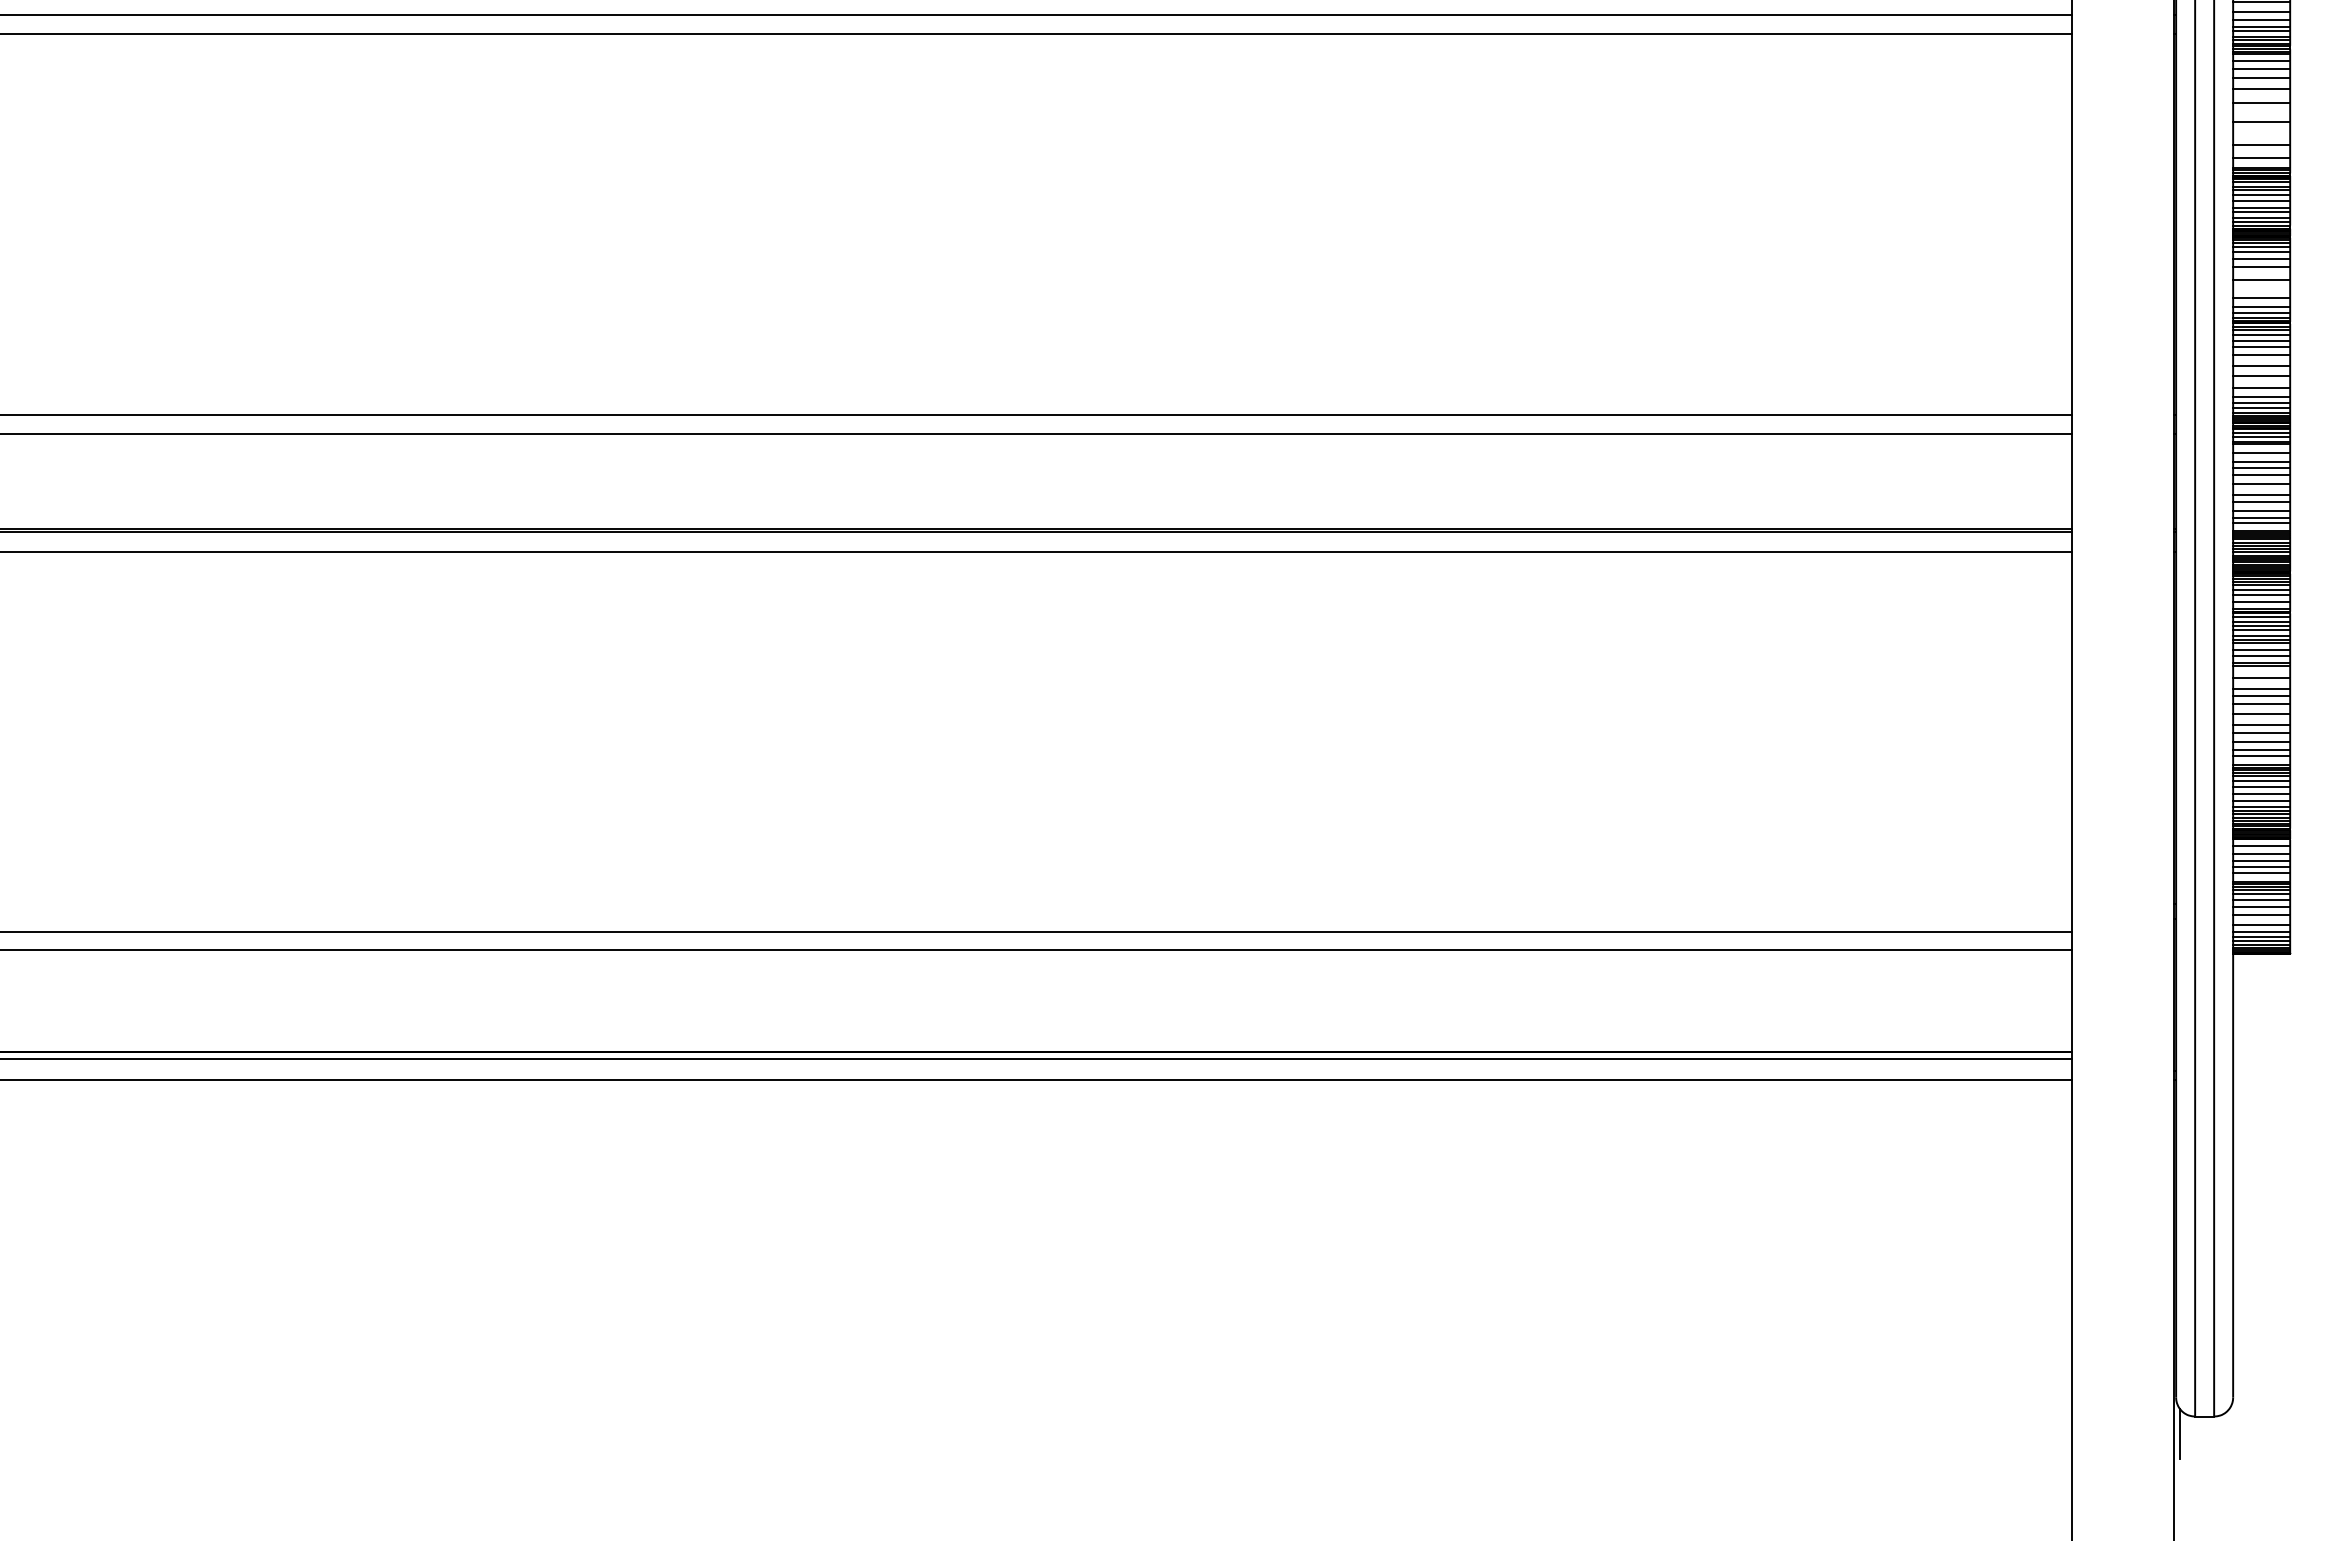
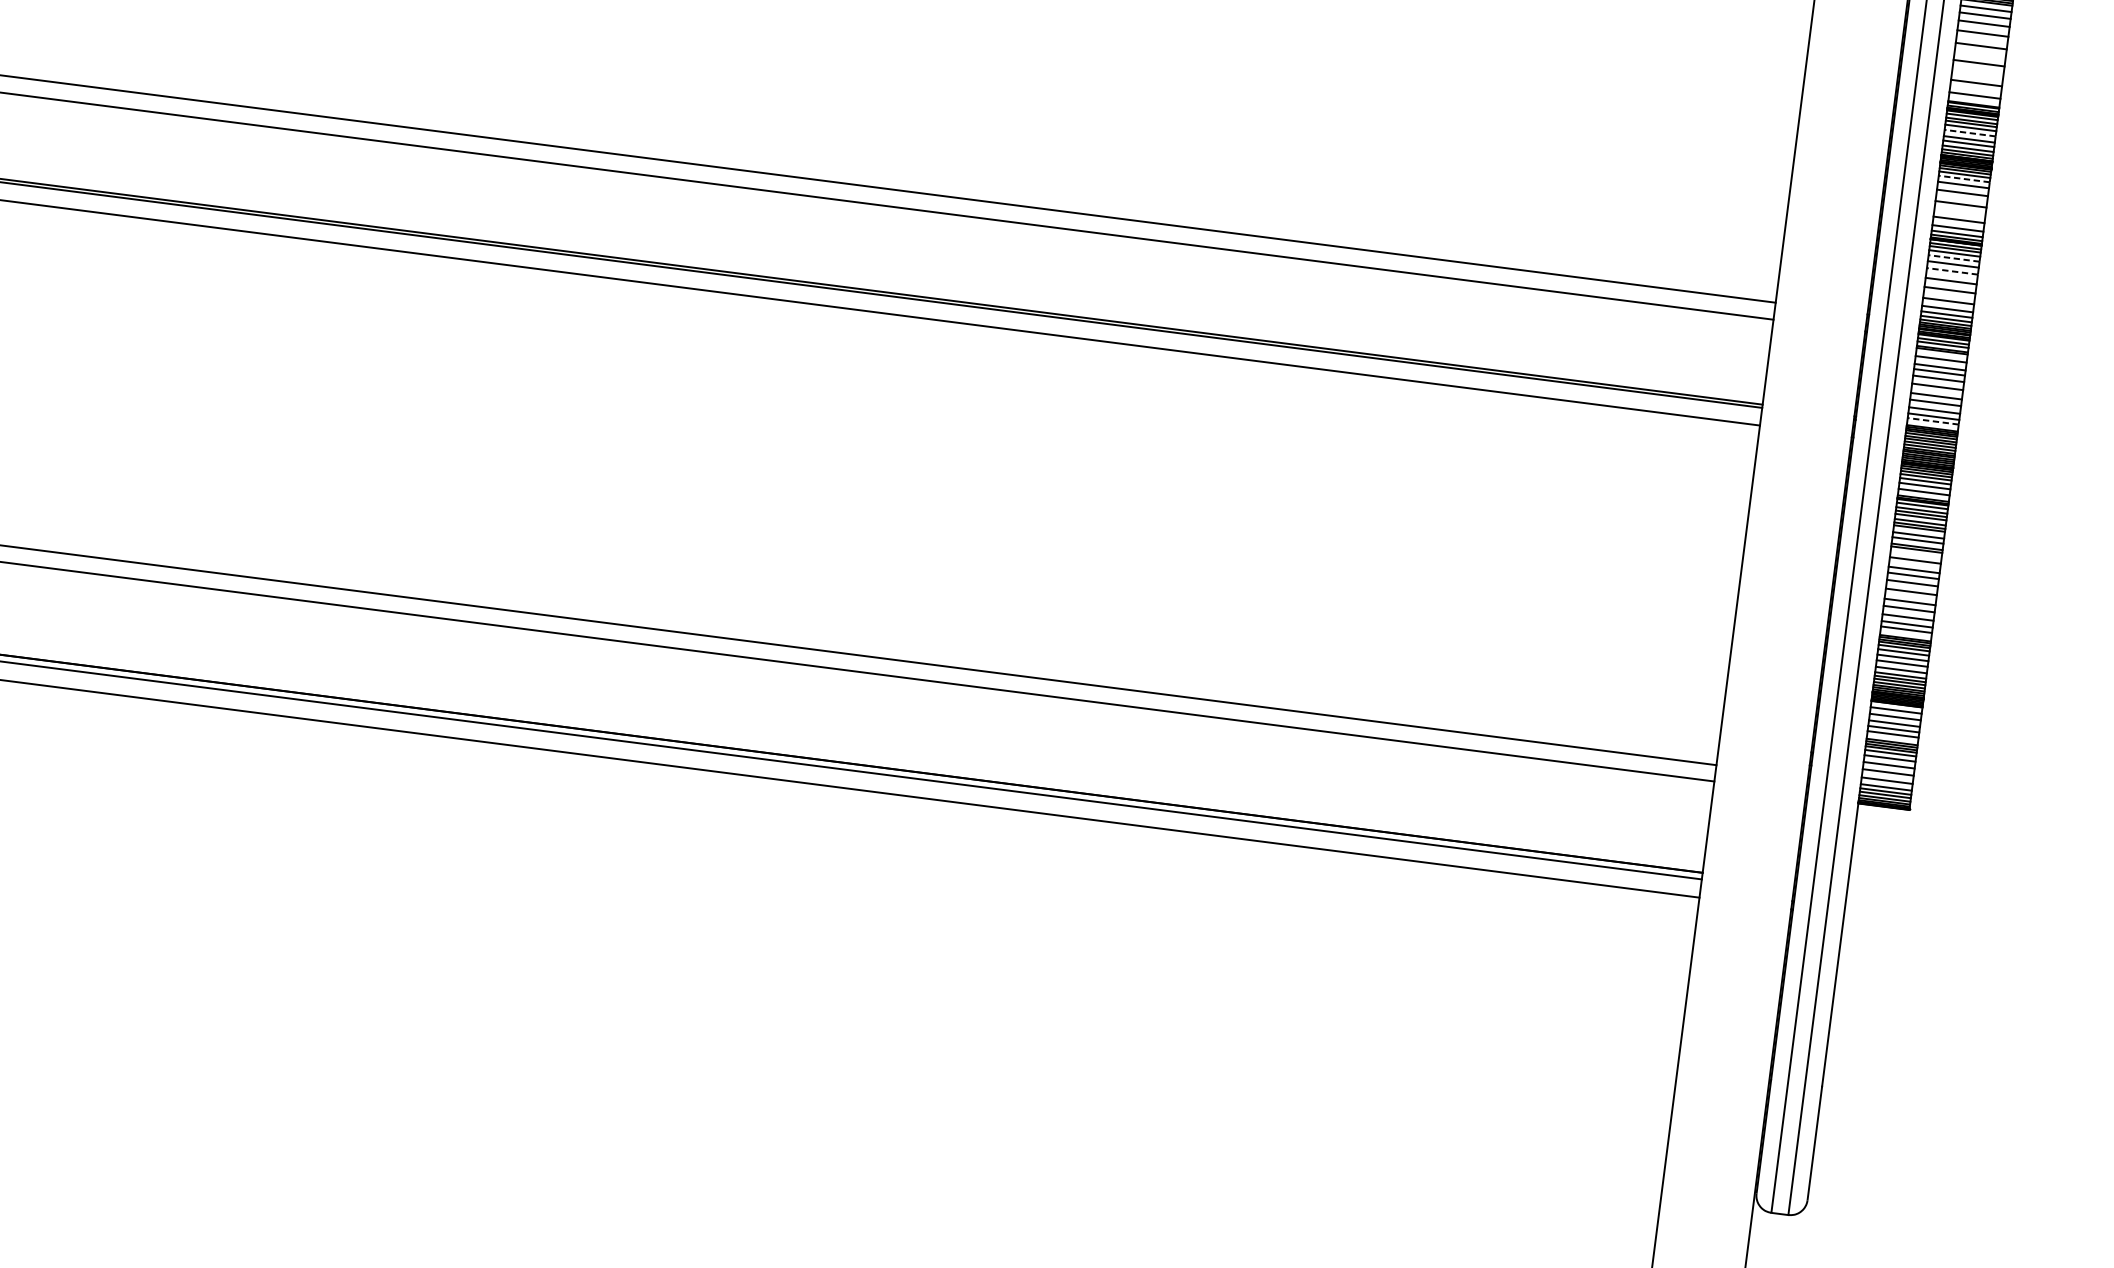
line: (2261, 200) -> (1970, 133), solid -> dashed
line: (2261, 251) -> (1964, 178), solid -> dashed
line: (2261, 340) -> (1953, 258), solid -> dashed
line: (2261, 355) -> (1952, 271), solid -> dashed
line: (2261, 522) -> (1933, 421), solid -> dashed
line: (2179, 1433) -> (1755, 1226), removed

